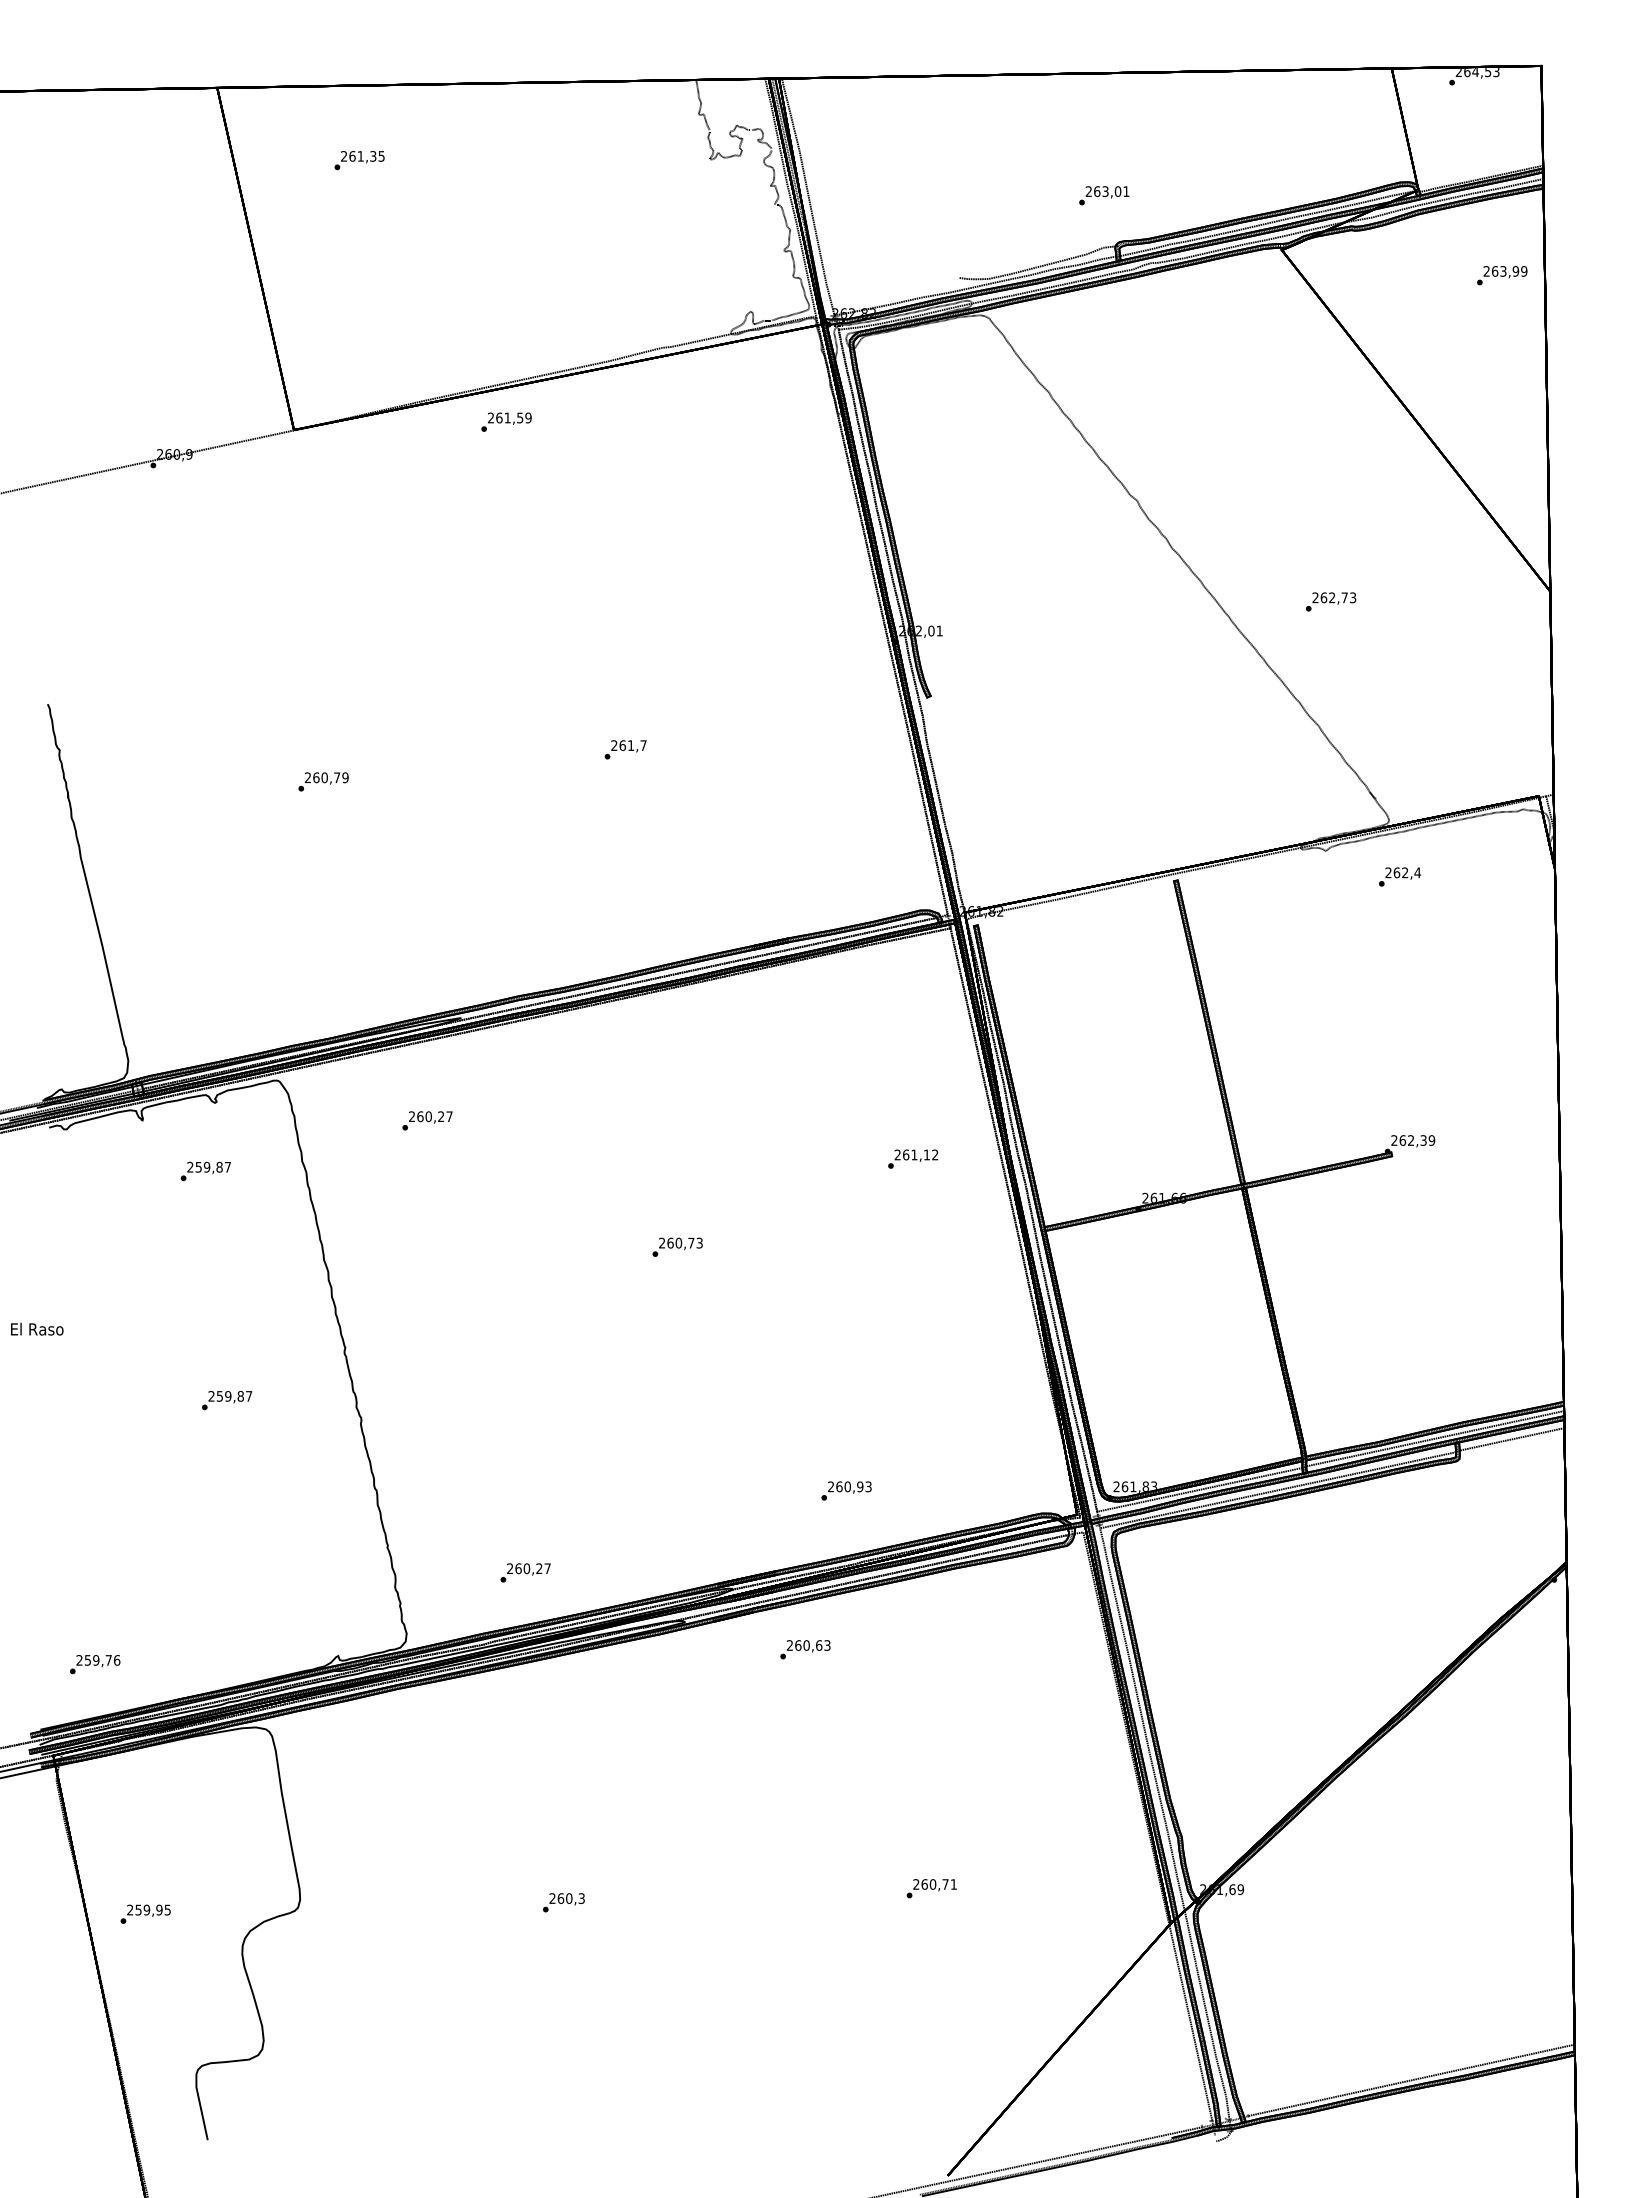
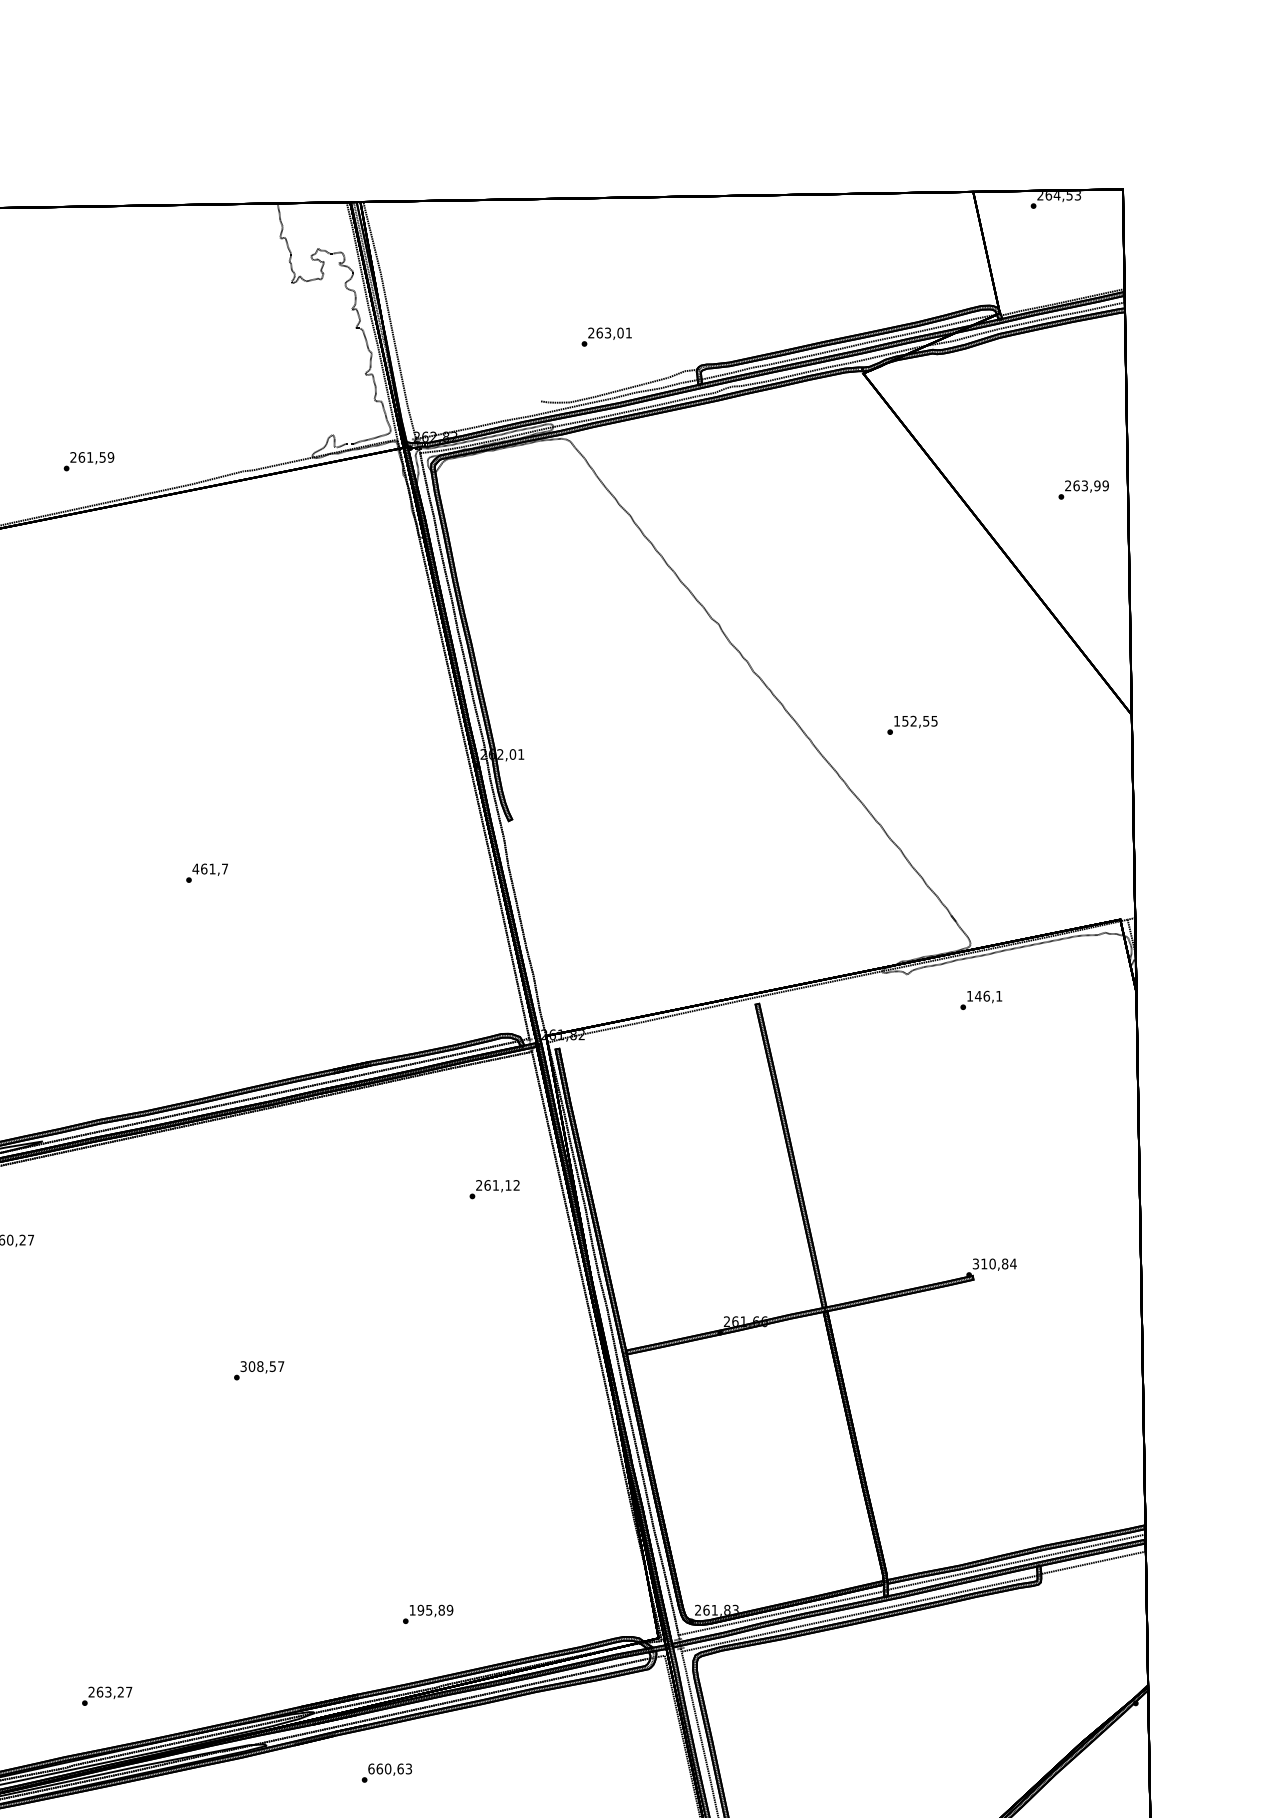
text: (1104, 195) -> (606, 336), moved
text: (1502, 275) -> (1083, 489), moved
text: (506, 421) -> (88, 460), moved
text: (1334, 597) -> (915, 720), 262,73 -> 152,55
text: (614, 745) -> (195, 868), 261,7 -> 461,7
text: (1403, 872) -> (984, 995), 262,4 -> 146,1
text: (1413, 1140) -> (994, 1263), 262,39 -> 310,84
text: (913, 1158) -> (494, 1188), moved
text: (680, 1242) -> (261, 1365), 260,73 -> 308,57
text: (849, 1486) -> (430, 1609), 260,93 -> 195,89
text: (526, 1568) -> (107, 1691), 260,27 -> 263,27
text: (789, 1645) -> (370, 1768), 260,63 -> 660,63

